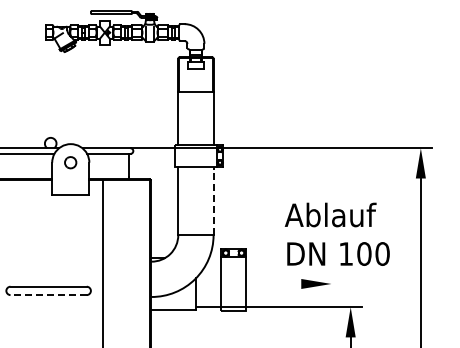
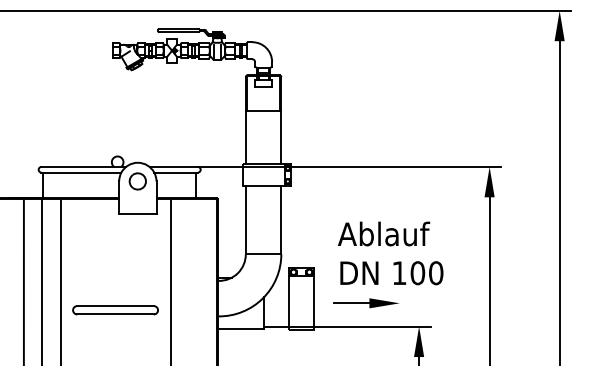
part: (70, 162) -> (137, 181), size x1.43
line: (213, 200) -> (281, 219), dashed -> solid
text: (337, 234) -> (390, 253), moved
line: (283, 284) -> (351, 303), added
line: (48, 295) -> (115, 314), dashed -> solid

